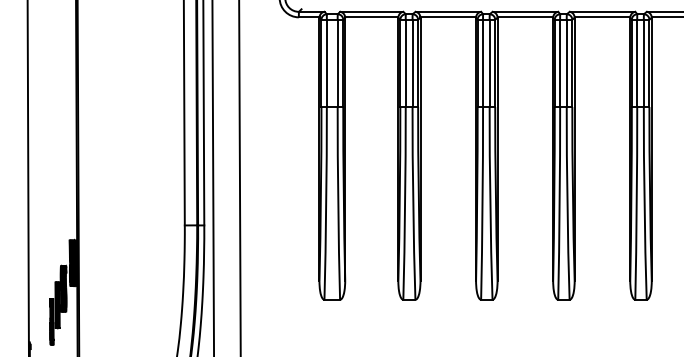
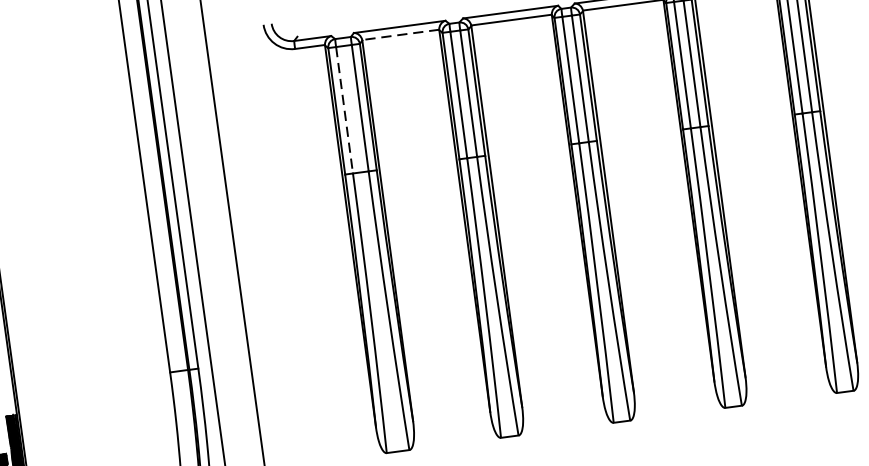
line: (371, 17) -> (400, 35), solid -> dashed
line: (326, 63) -> (344, 110), solid -> dashed

